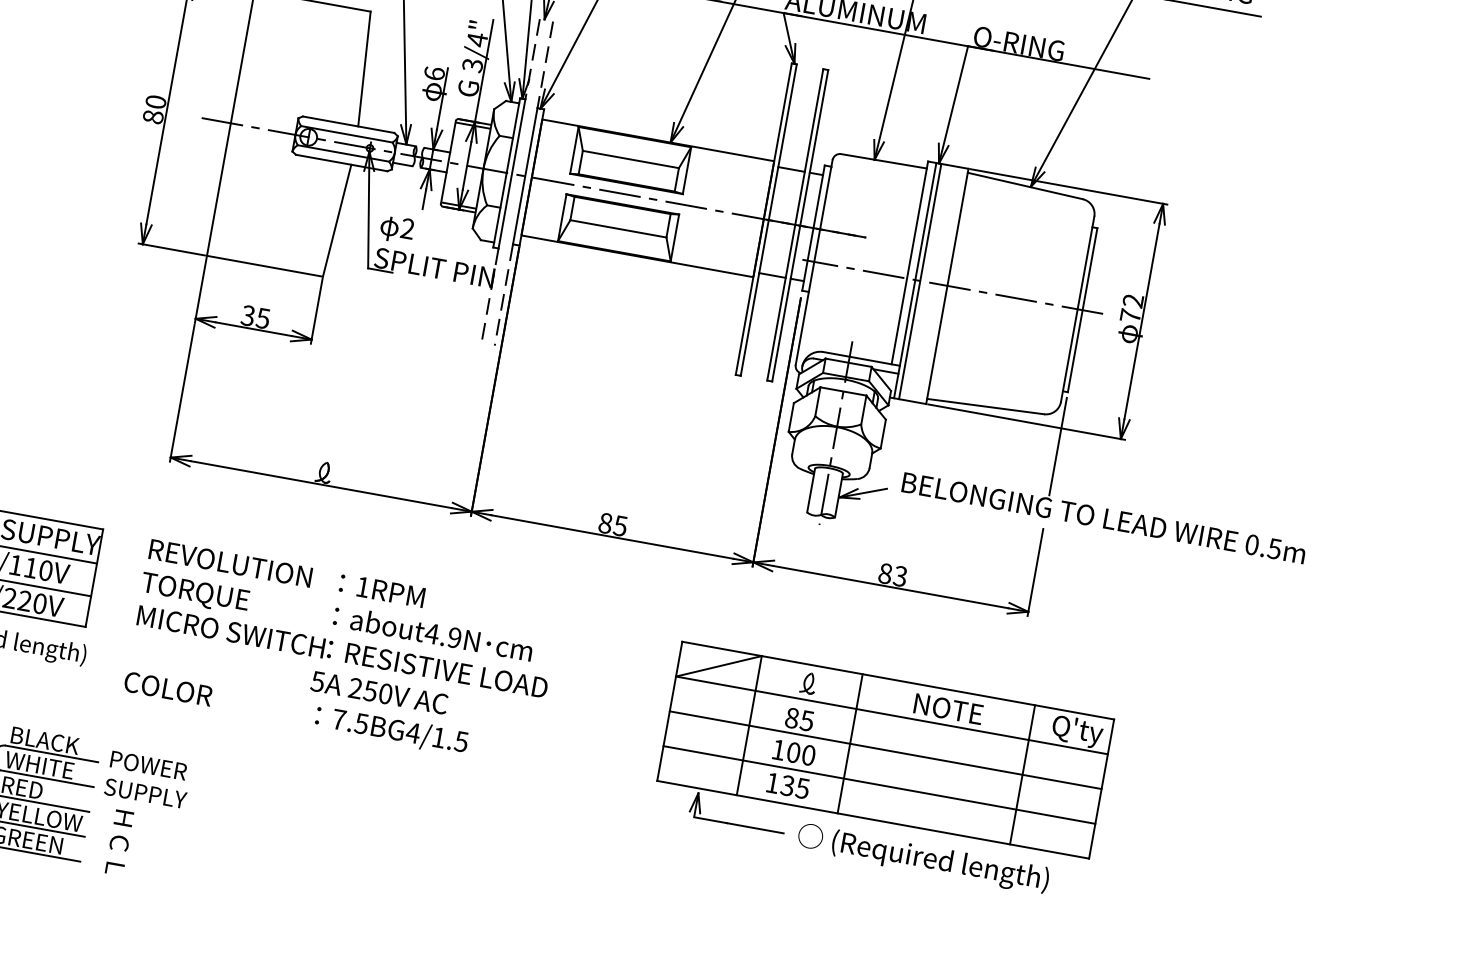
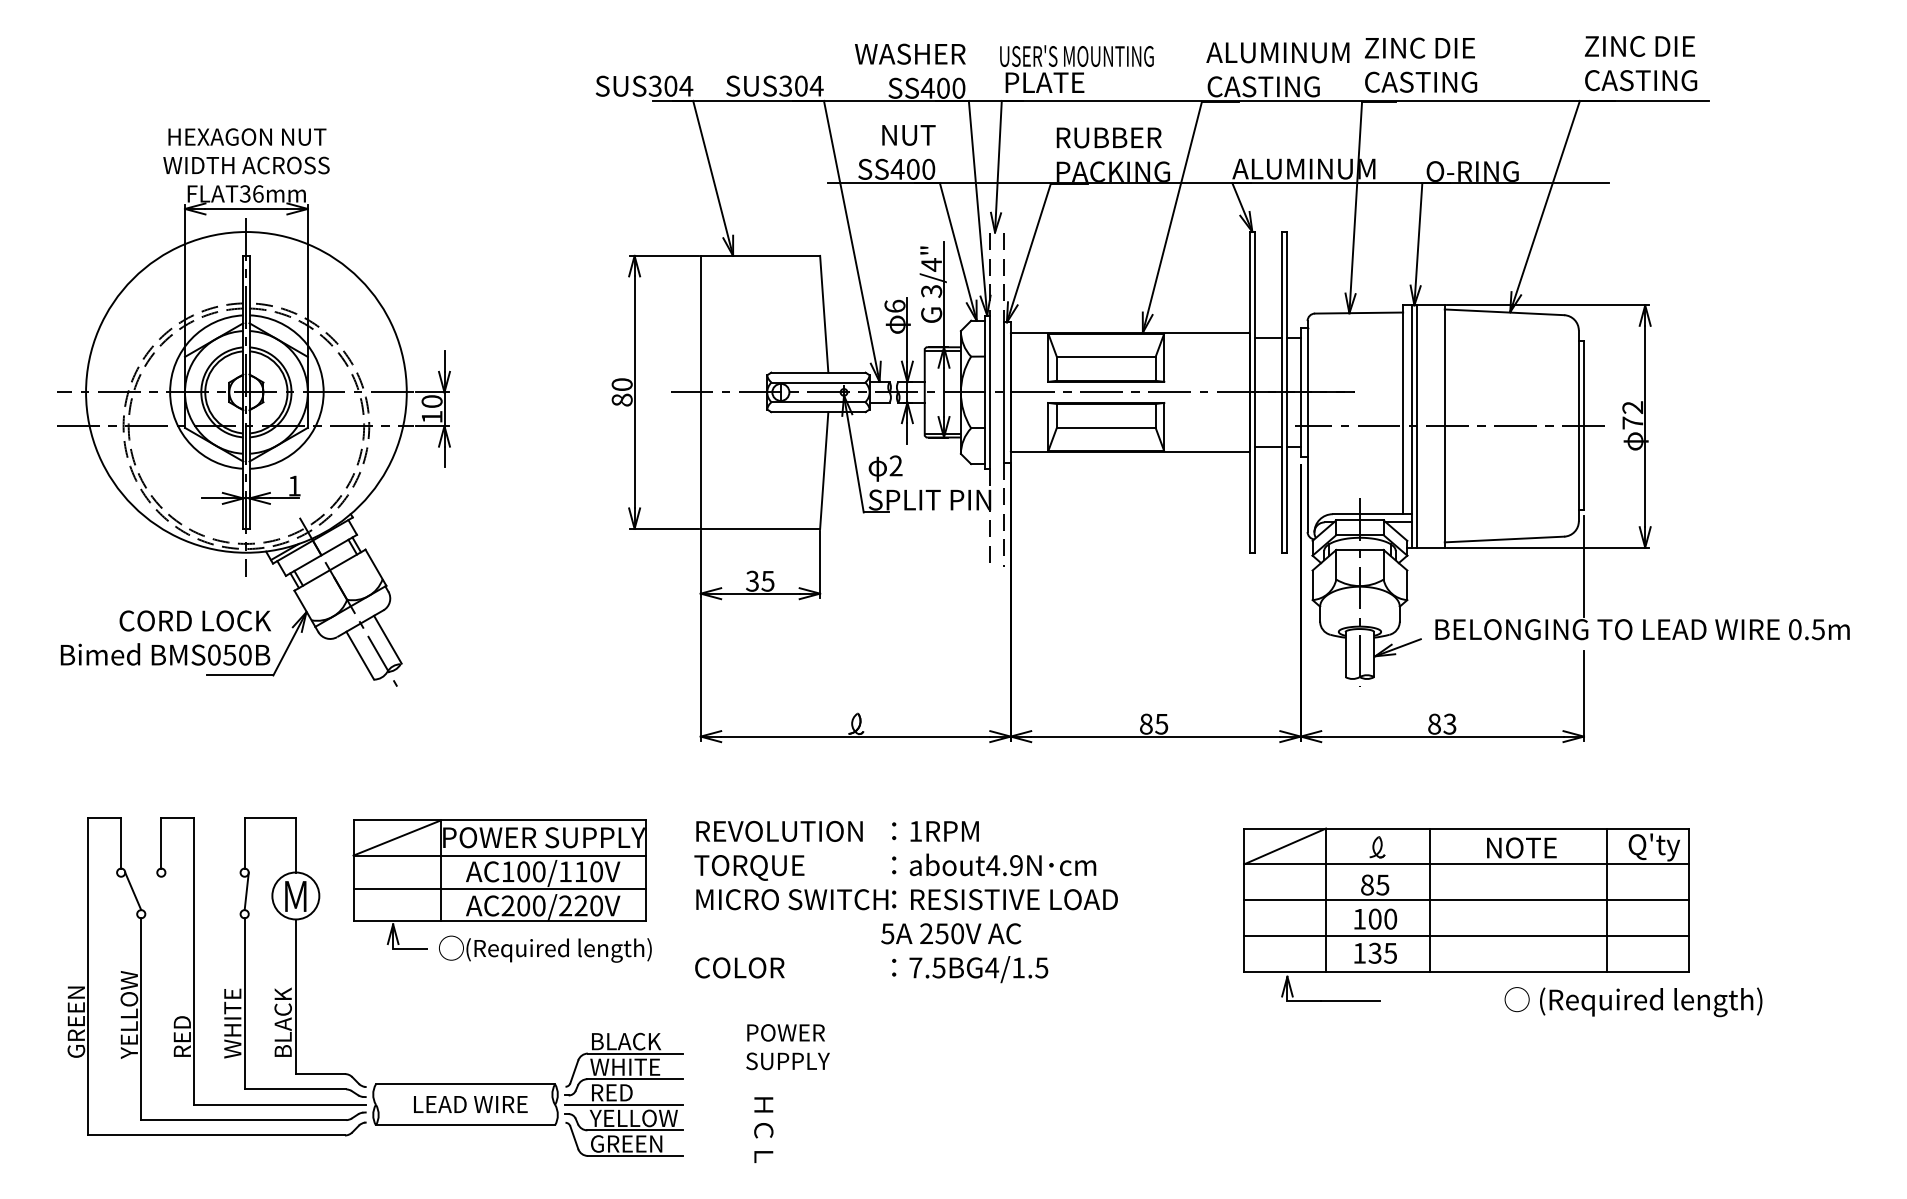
text: (147, 780) -> (787, 1047), moved
text: (119, 842) -> (763, 1129), moved
text: (923, 859) -> (1633, 1002), moved

